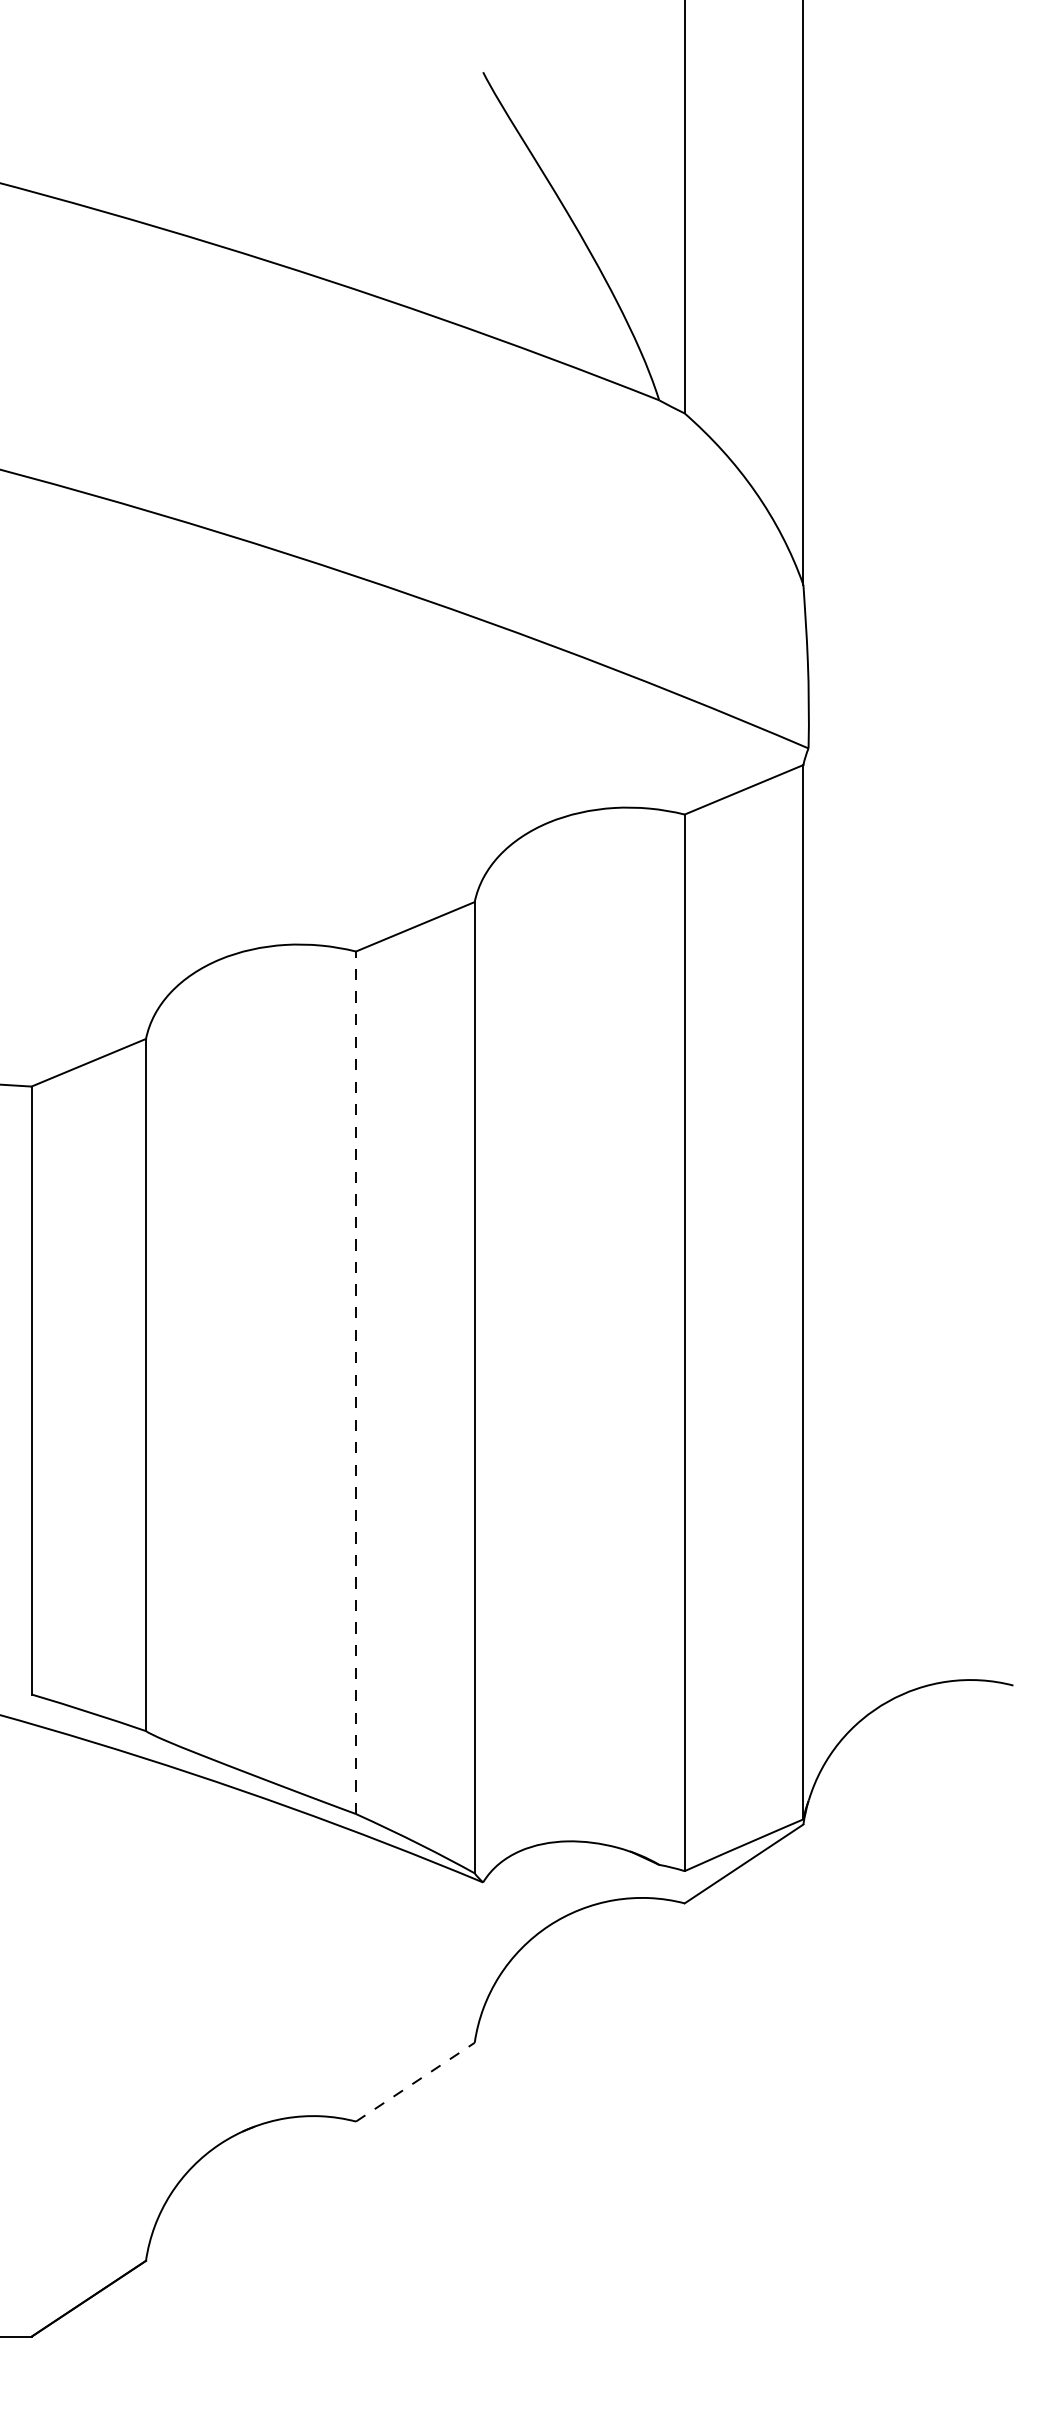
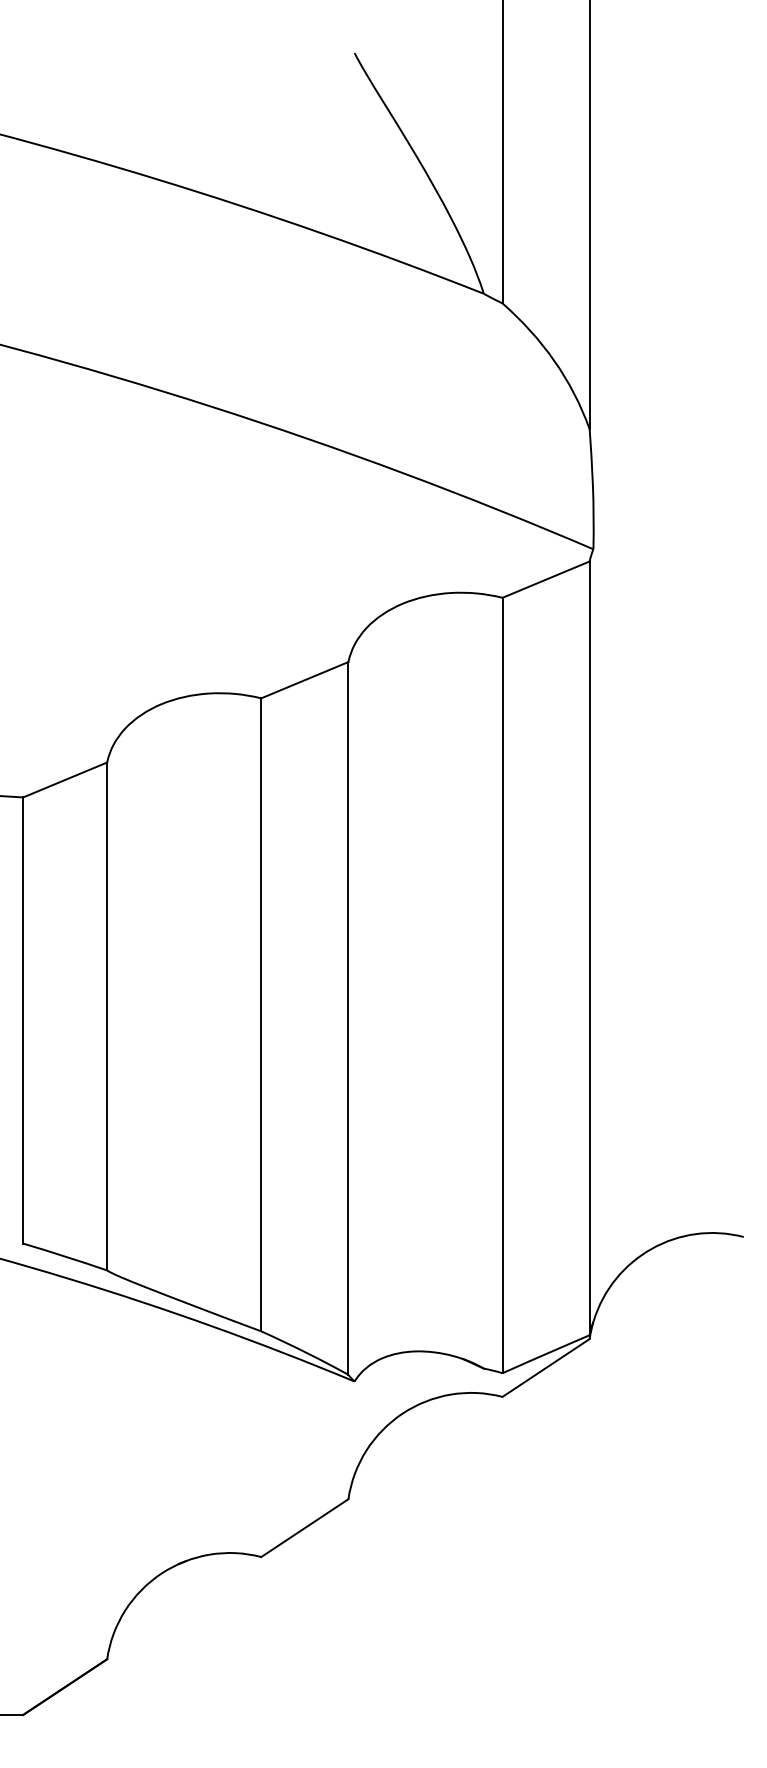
line: (356, 1382) -> (261, 1014), dashed -> solid
line: (416, 2081) -> (305, 1527), dashed -> solid

